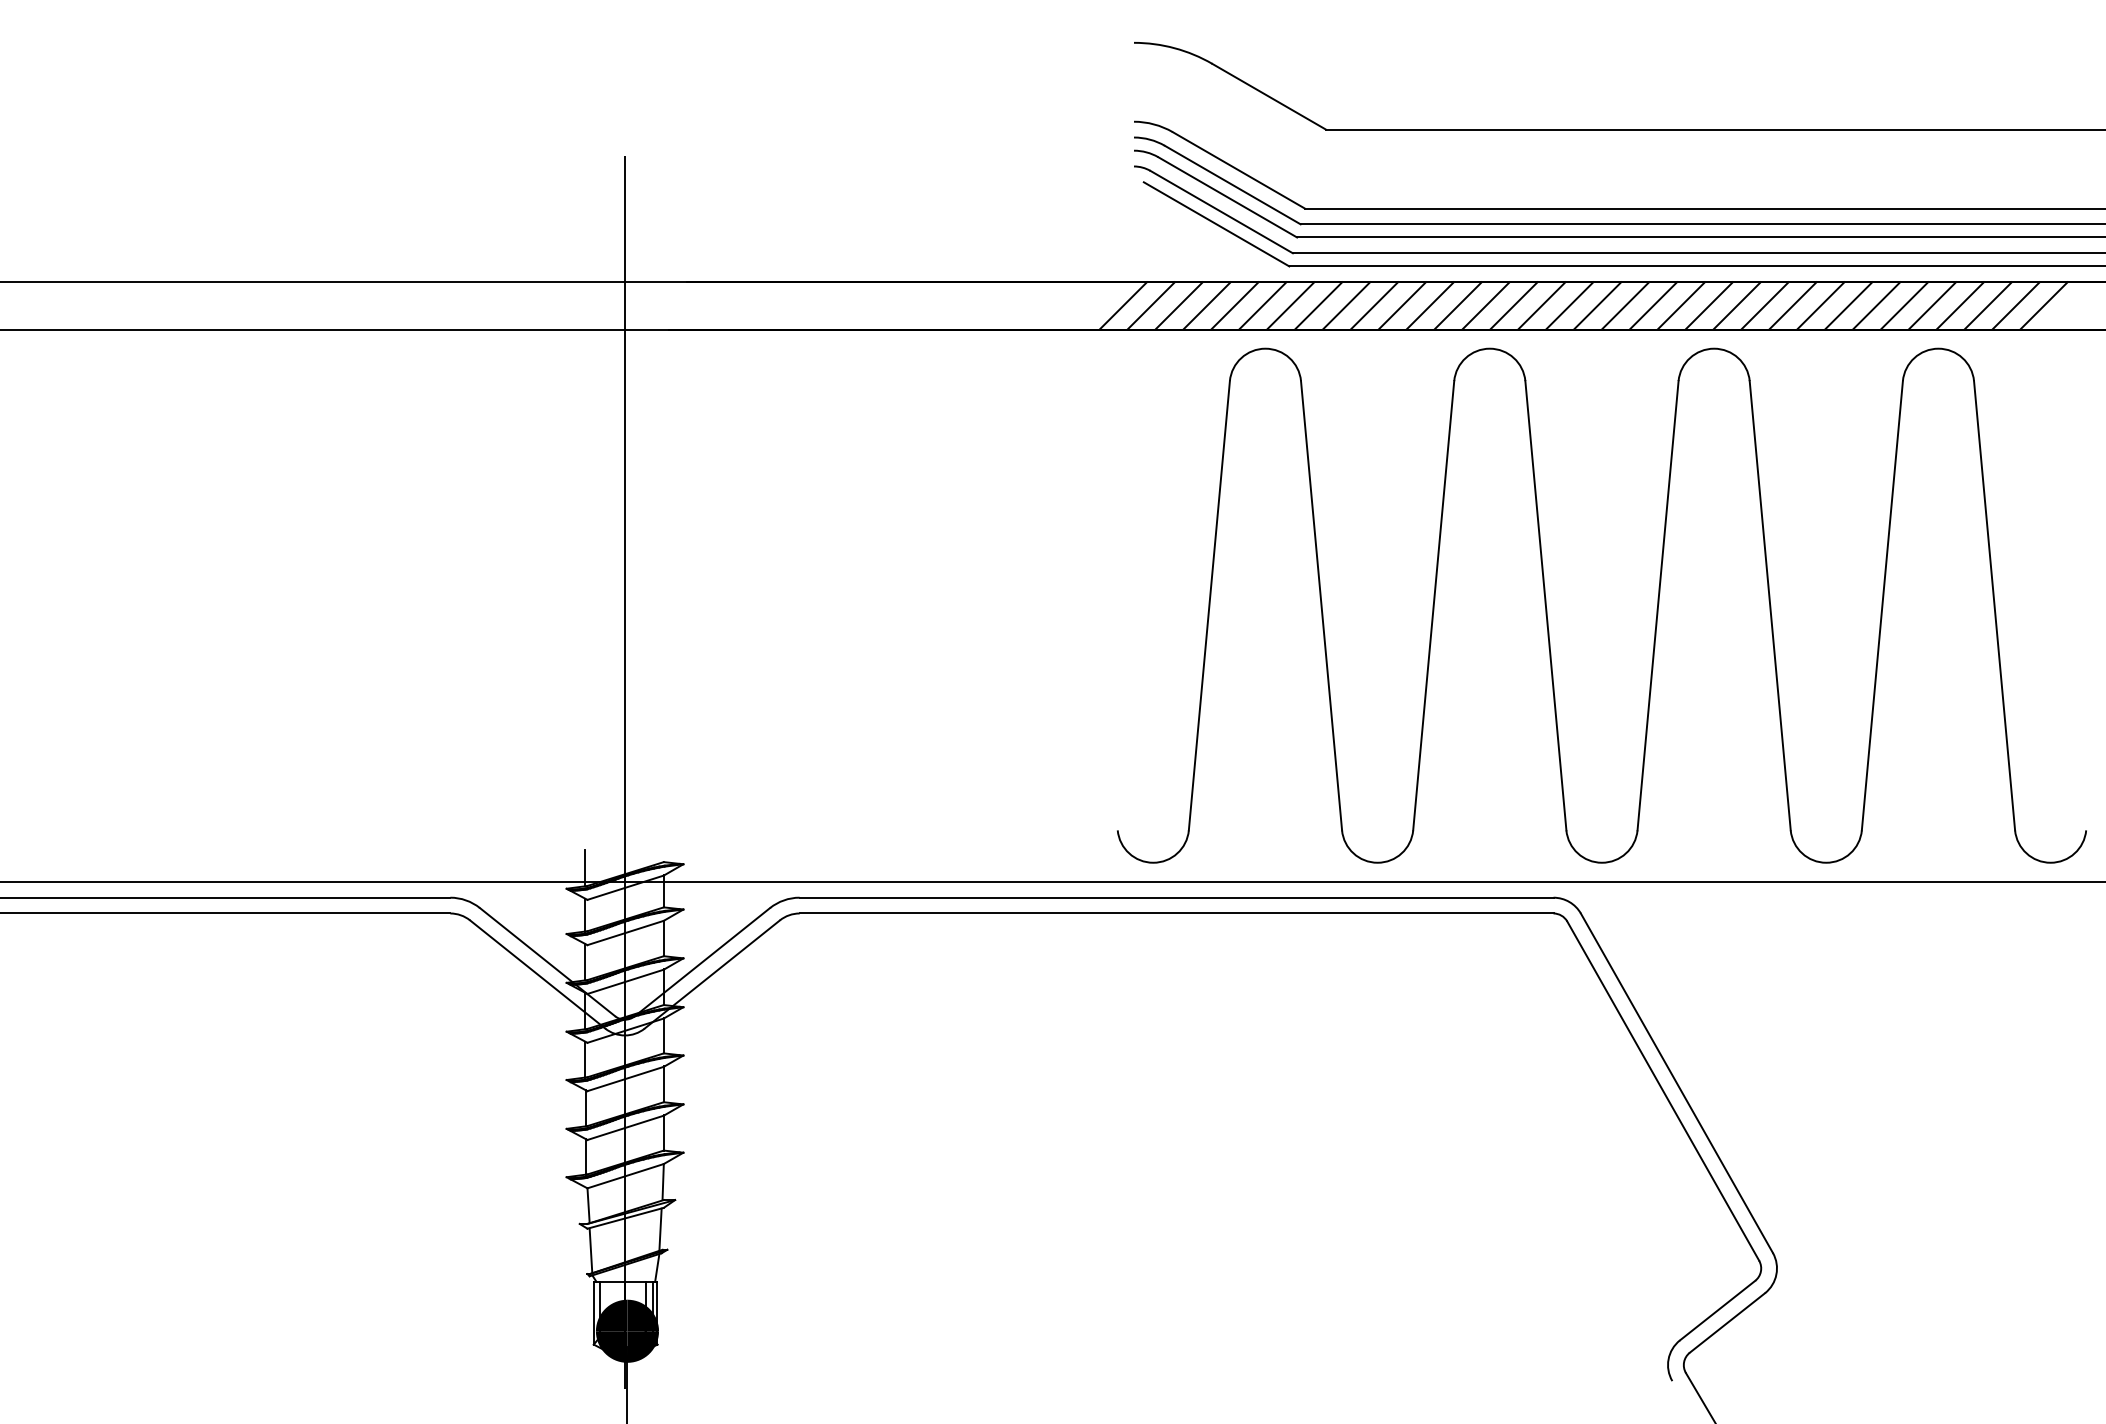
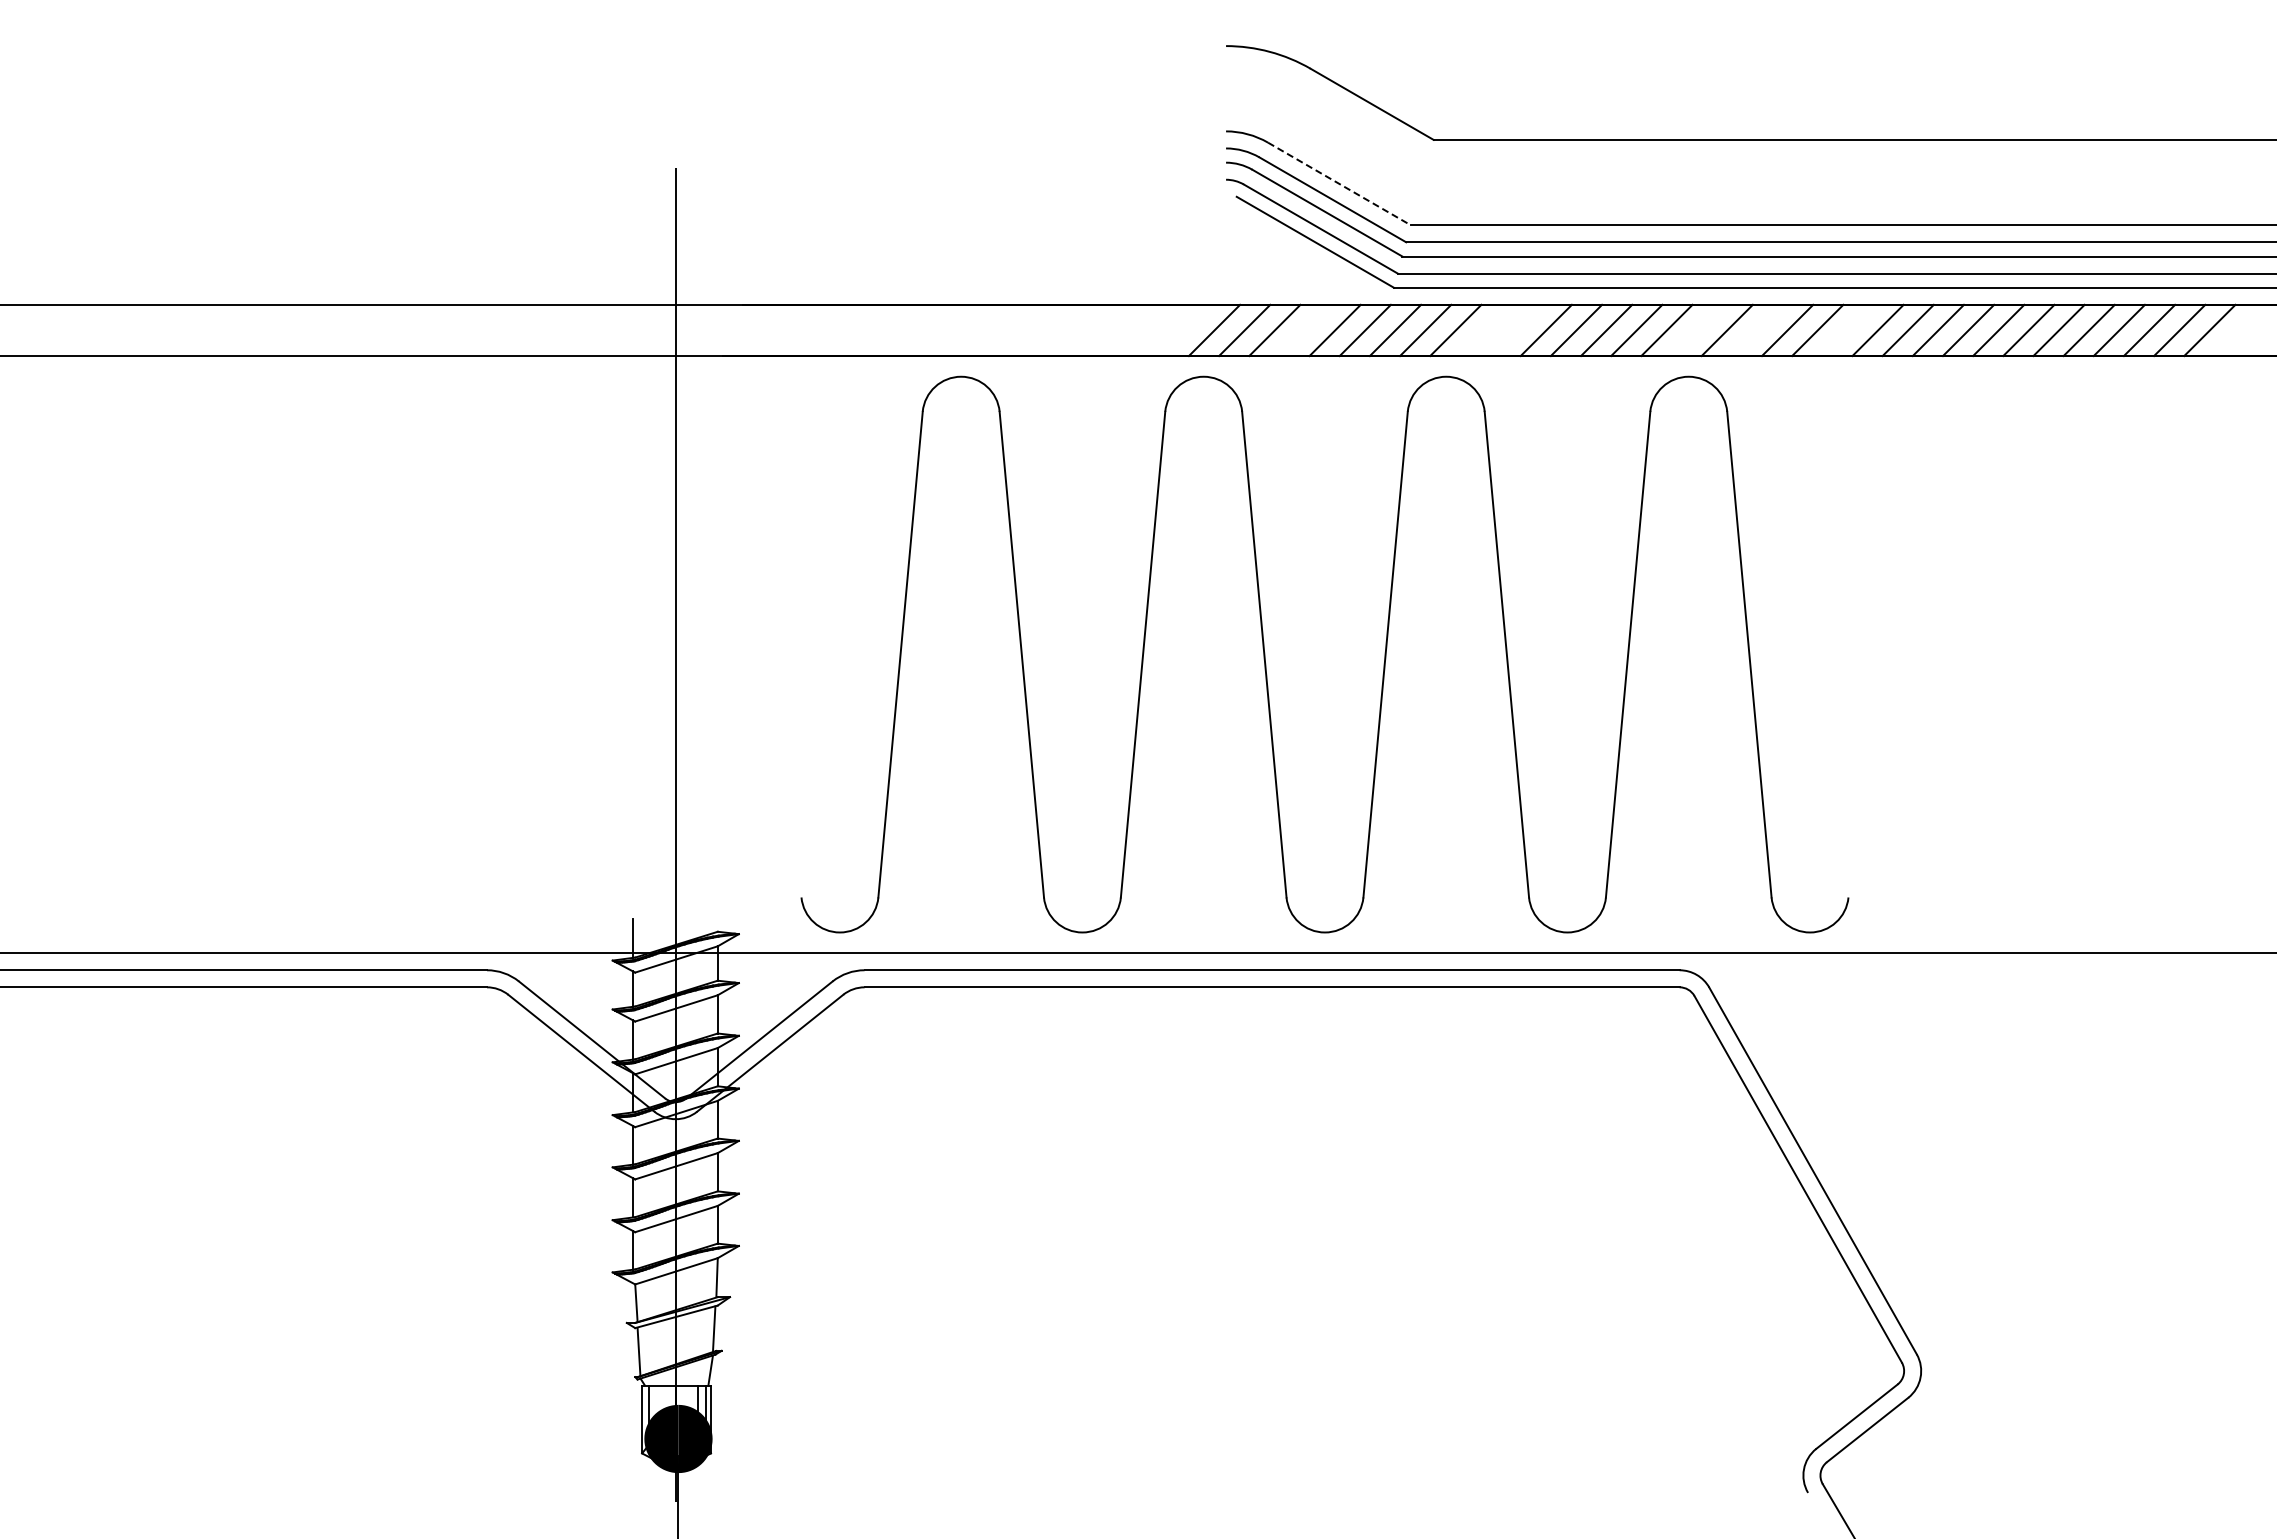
line: (1238, 170) -> (1339, 184), solid -> dashed
line: (1206, 305) -> (1304, 330), removed
line: (1373, 305) -> (1485, 330), removed
line: (1401, 305) -> (1515, 330), removed
line: (1569, 305) -> (1696, 330), removed
line: (1625, 305) -> (1757, 330), removed
line: (1708, 305) -> (1847, 330), removed
part: (1547, 613) -> (1266, 663), moved

